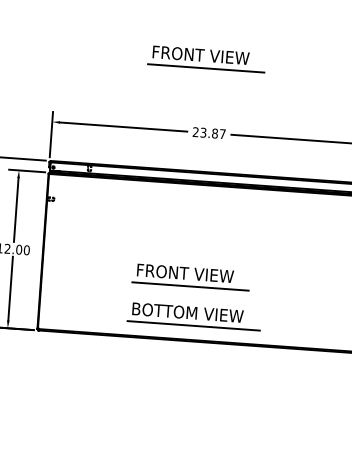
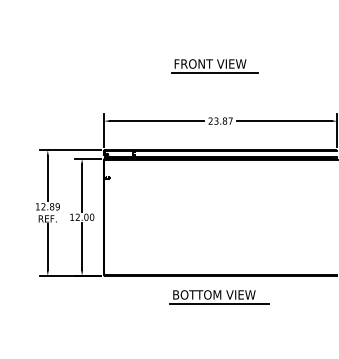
part: (190, 277) -> (214, 228), removed
part: (194, 316) -> (219, 297), moved

